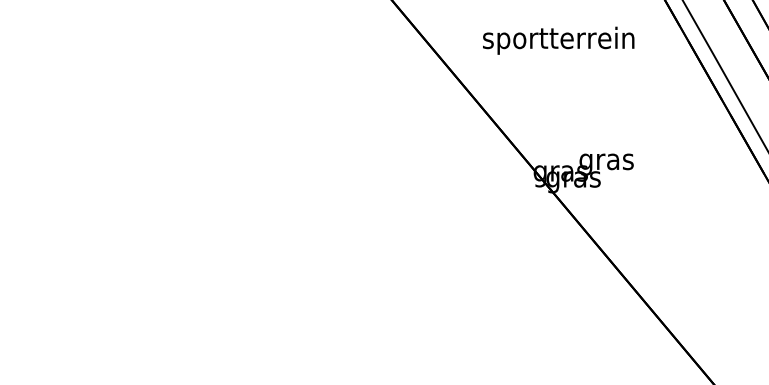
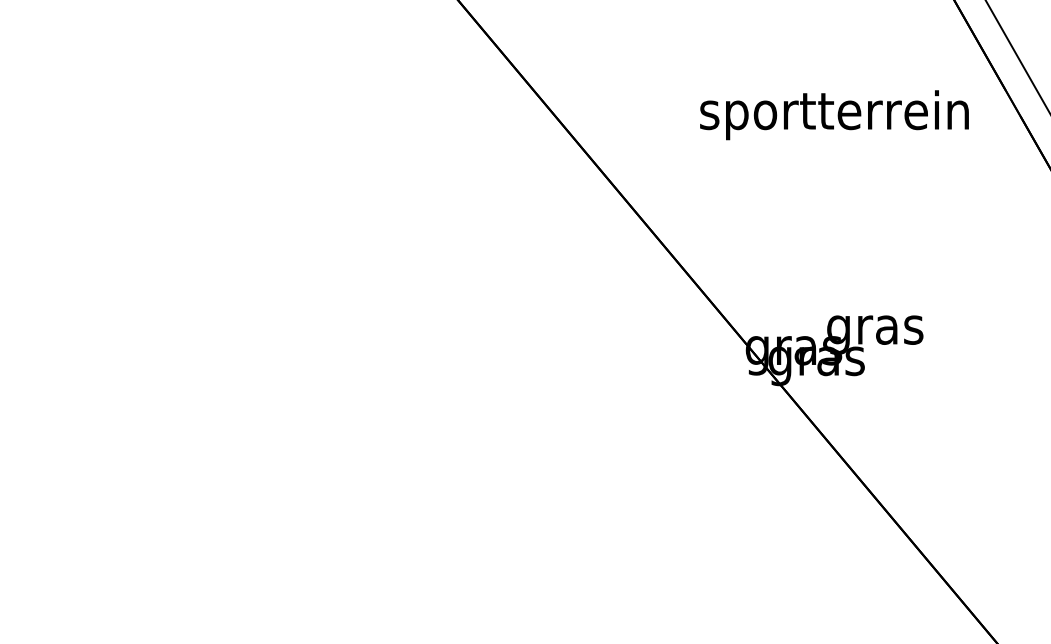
text: (558, 40) -> (834, 114), moved

